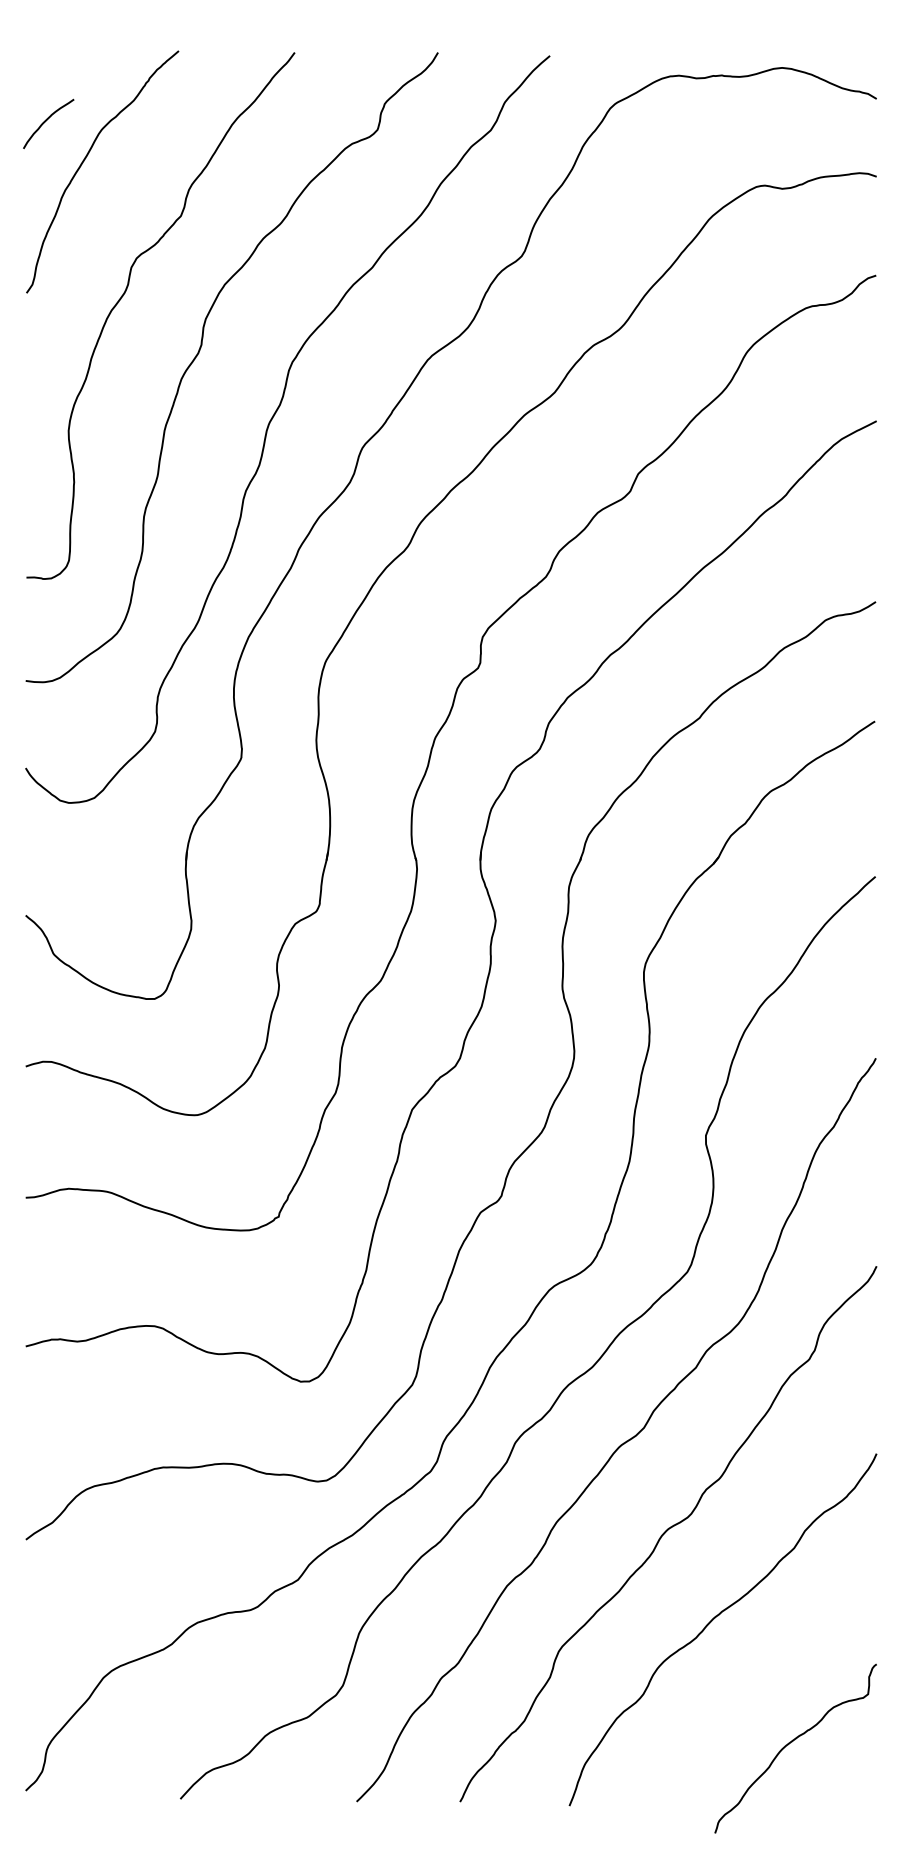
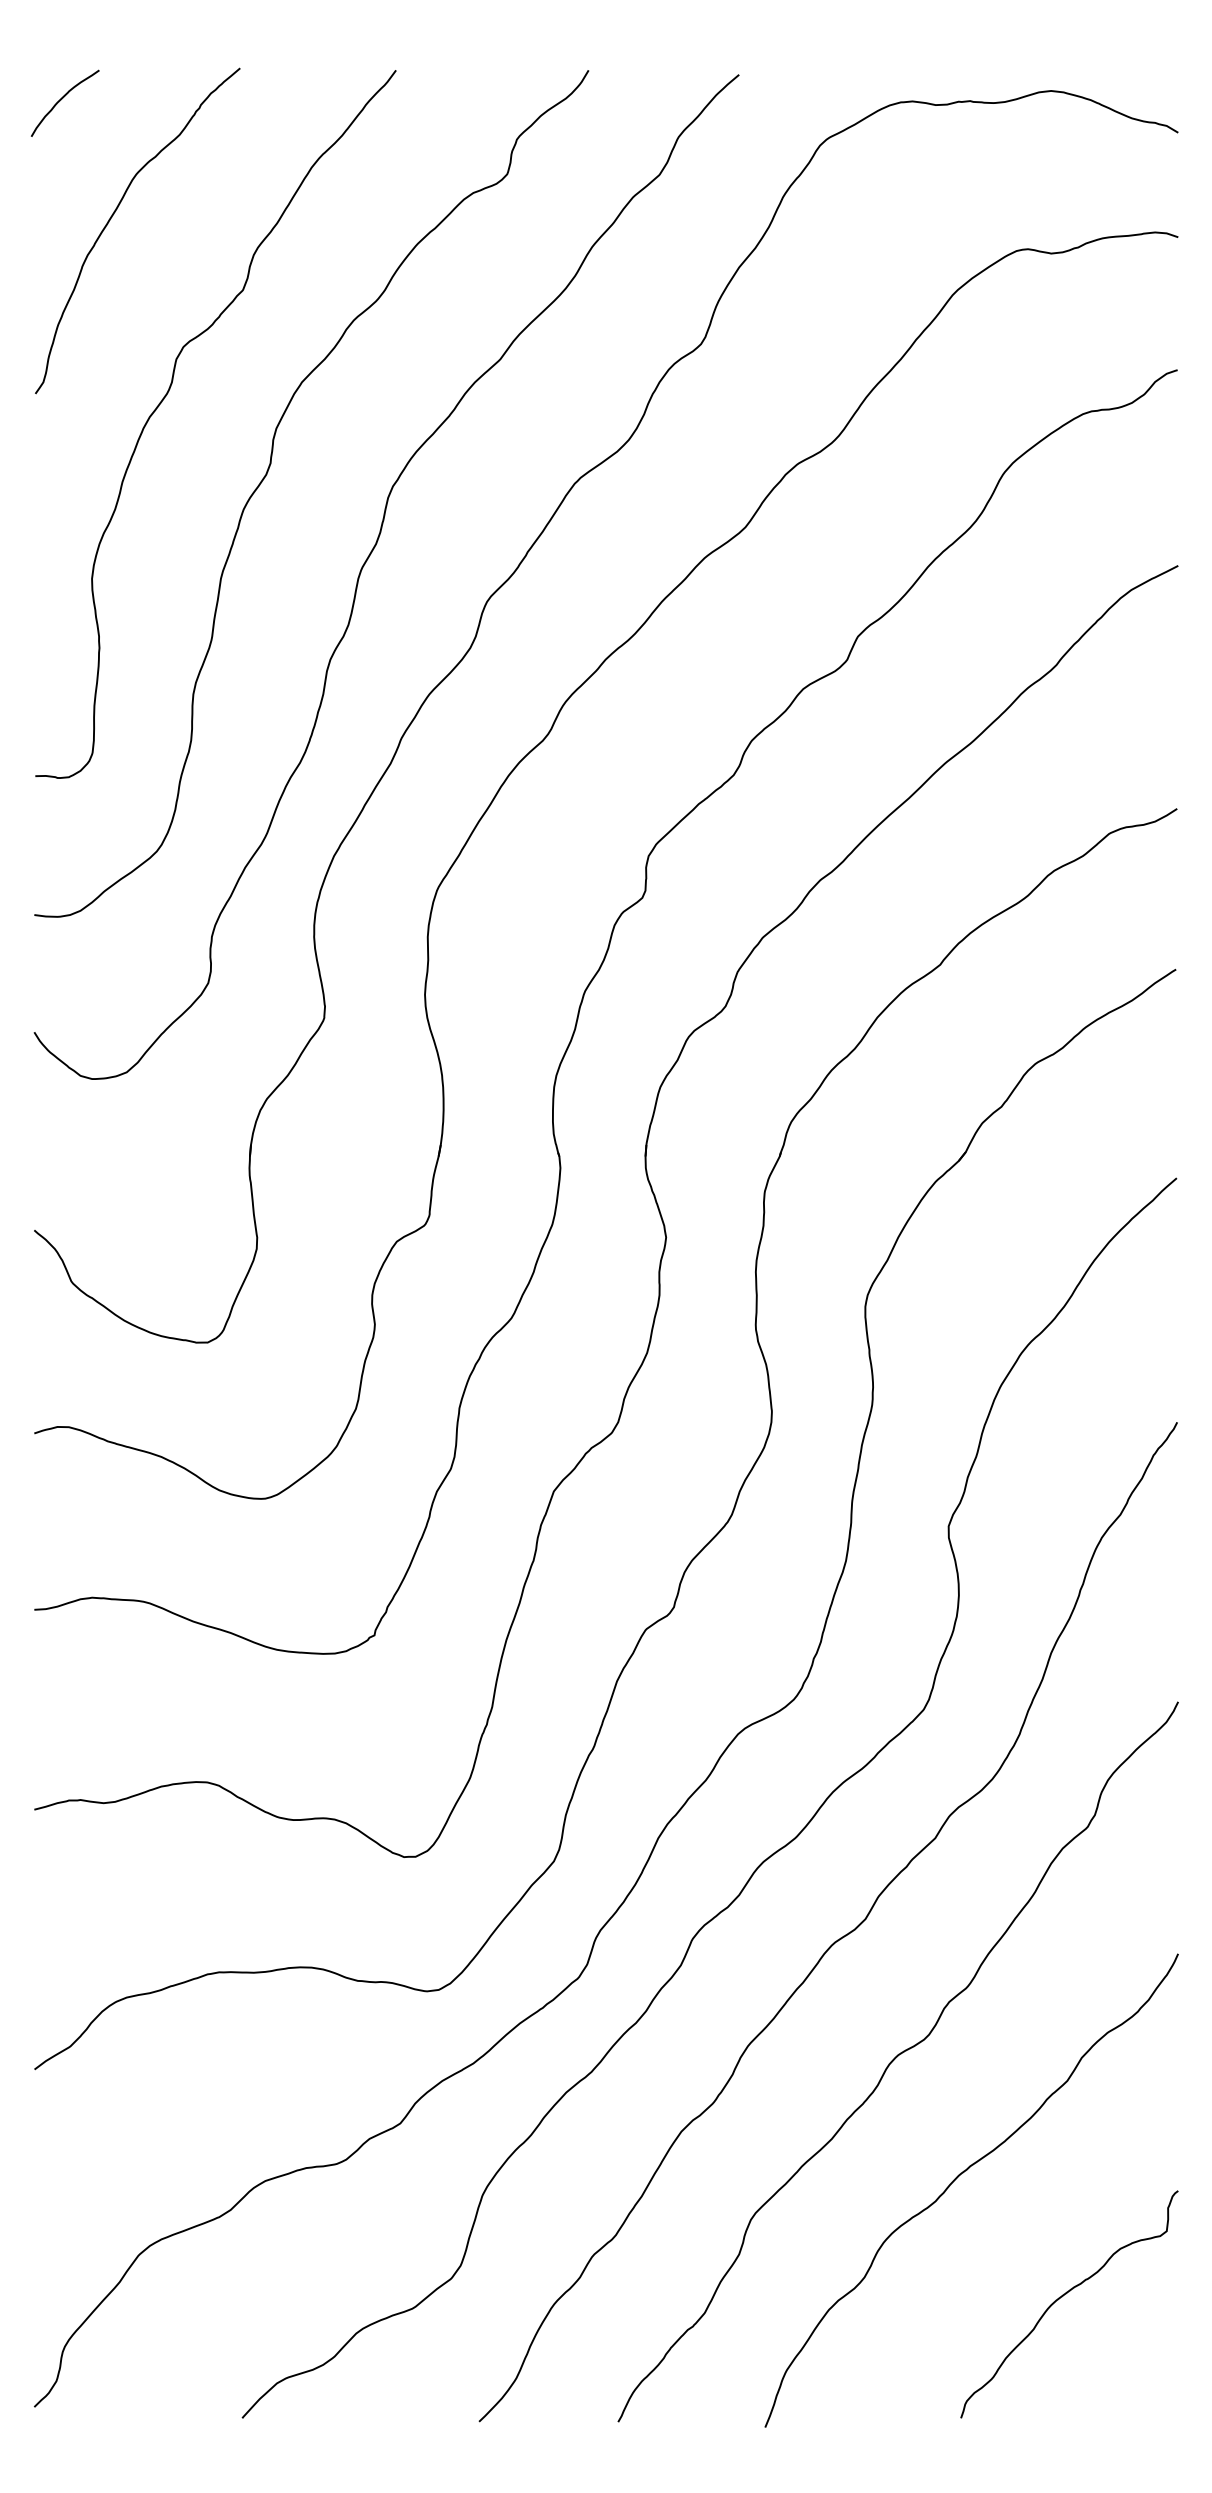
curve: (46, 121) -> (62, 99), moved
curve: (790, 1743) -> (1062, 2297), moved

